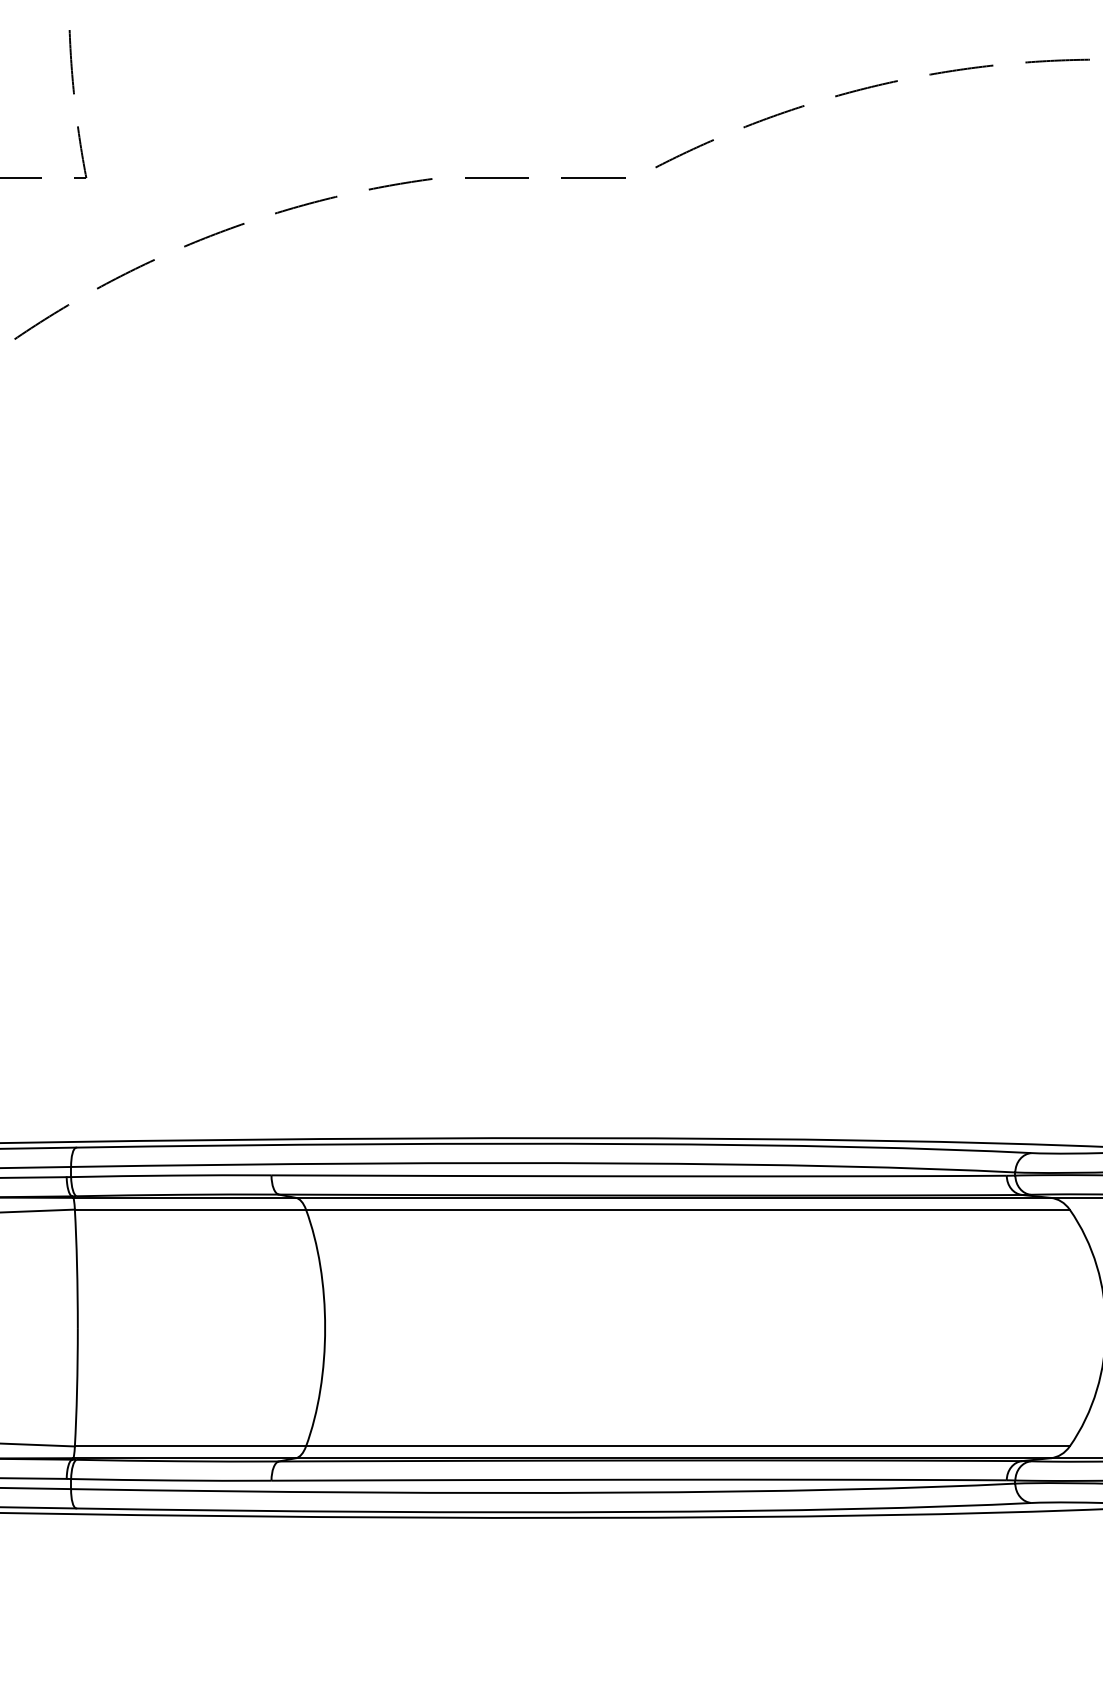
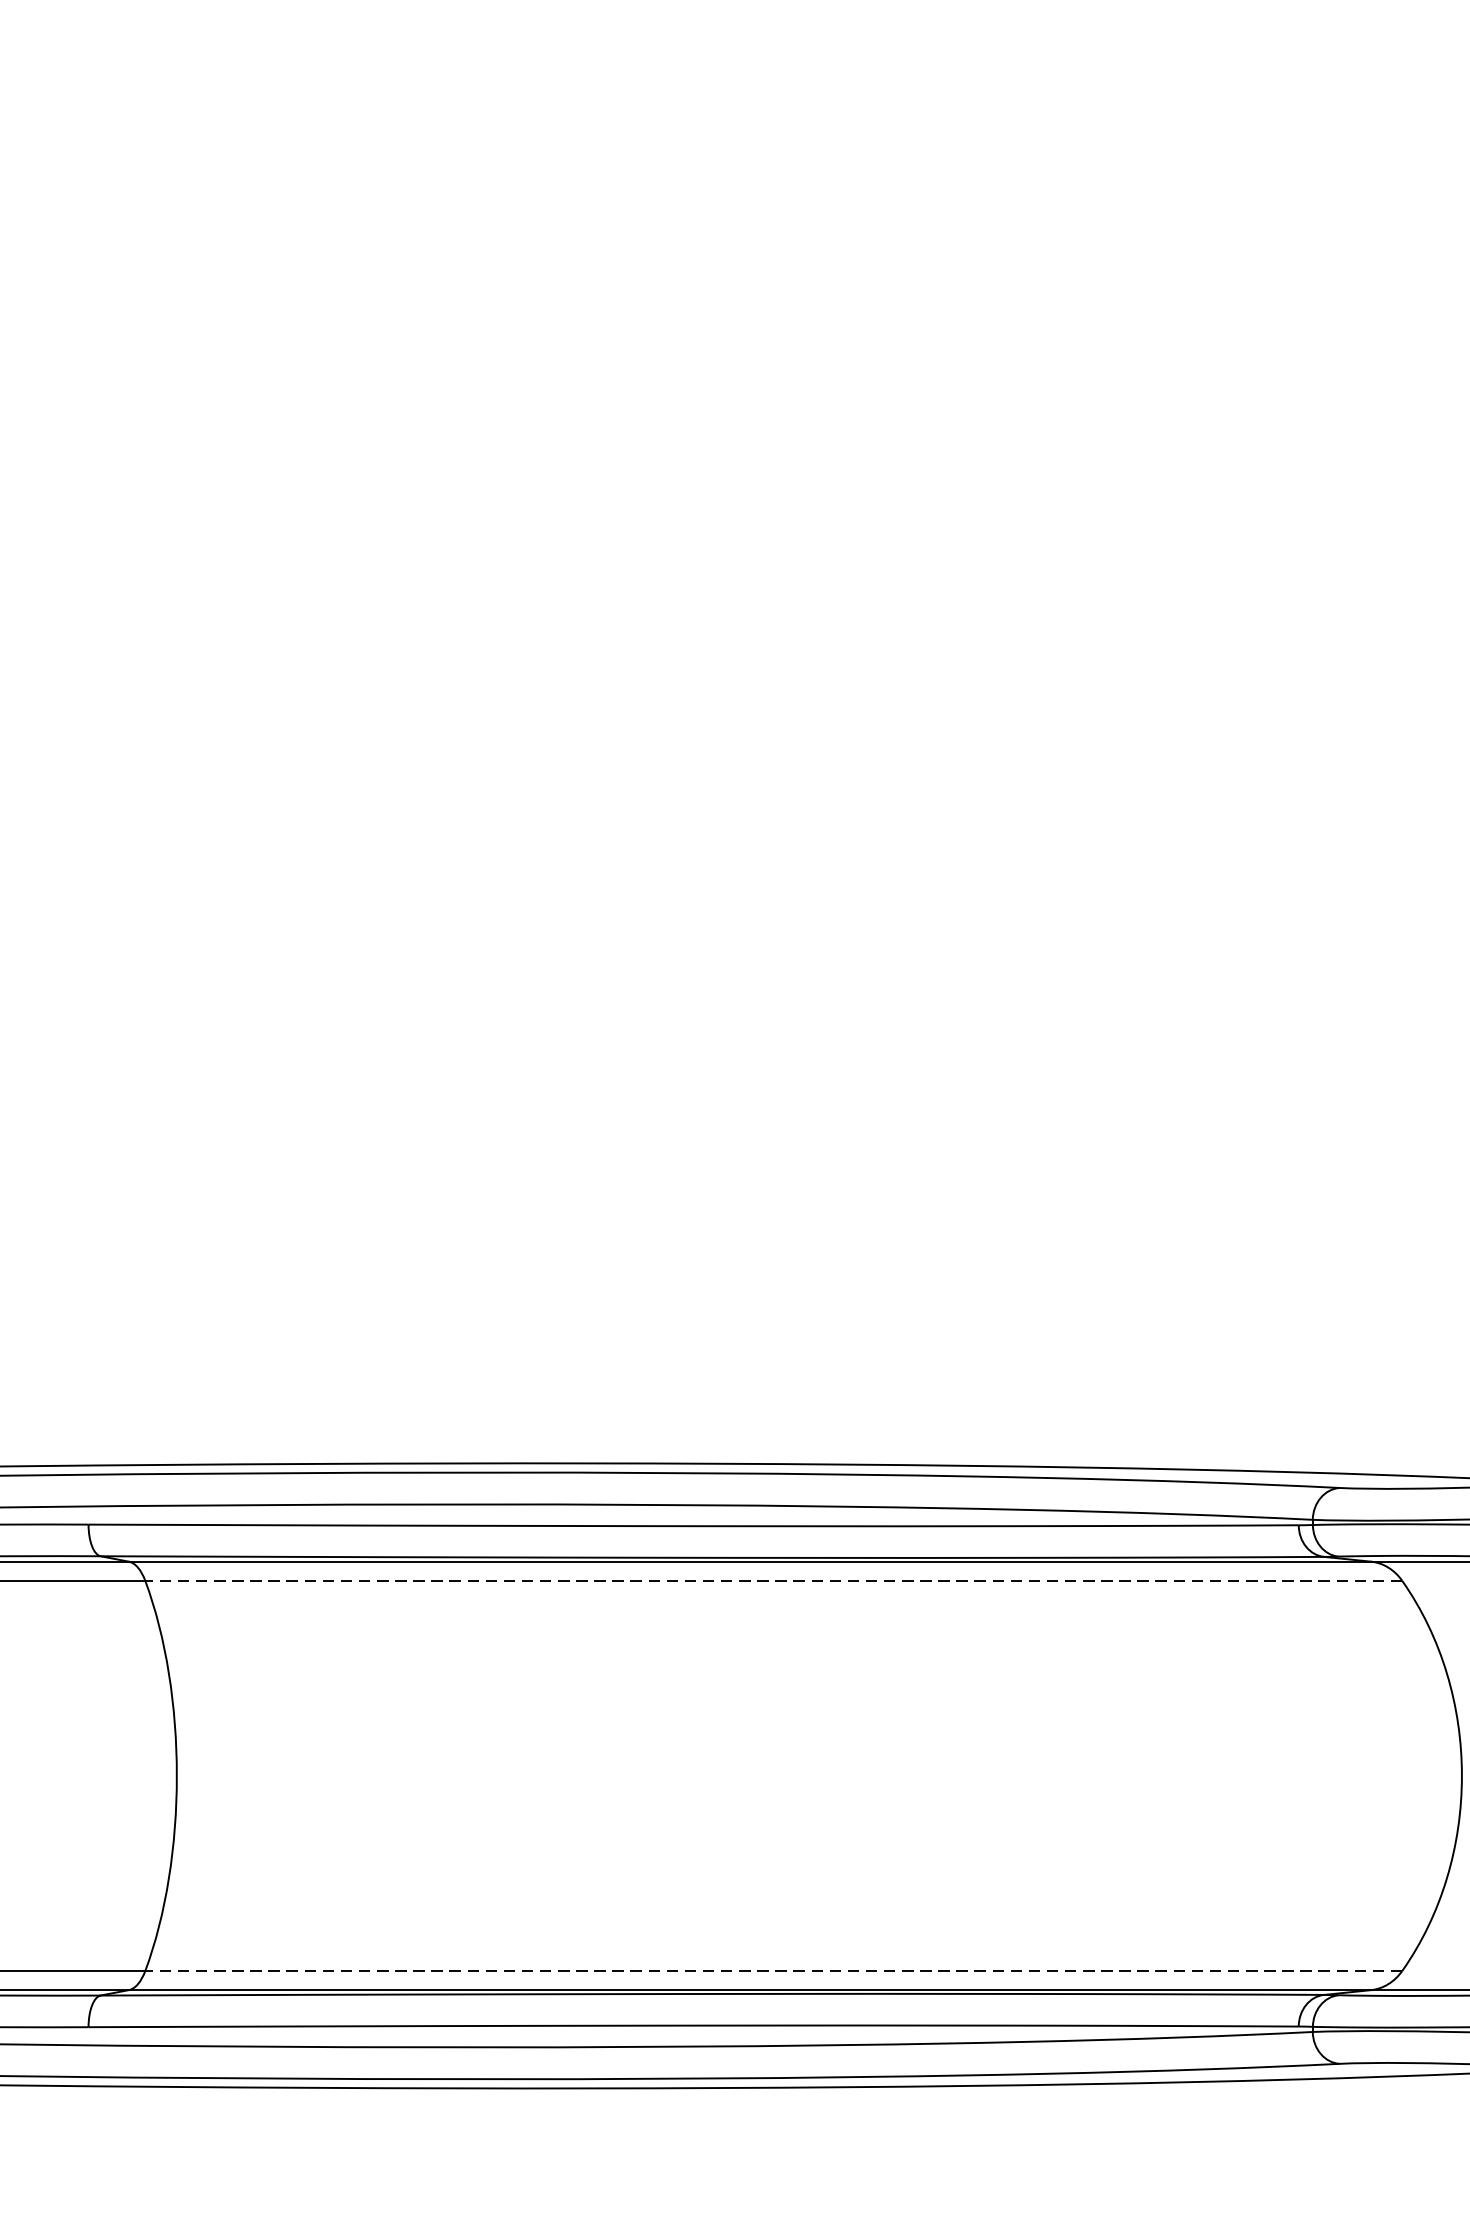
line: (687, 1209) -> (773, 1580), solid -> dashed
line: (687, 1446) -> (773, 1970), solid -> dashed

